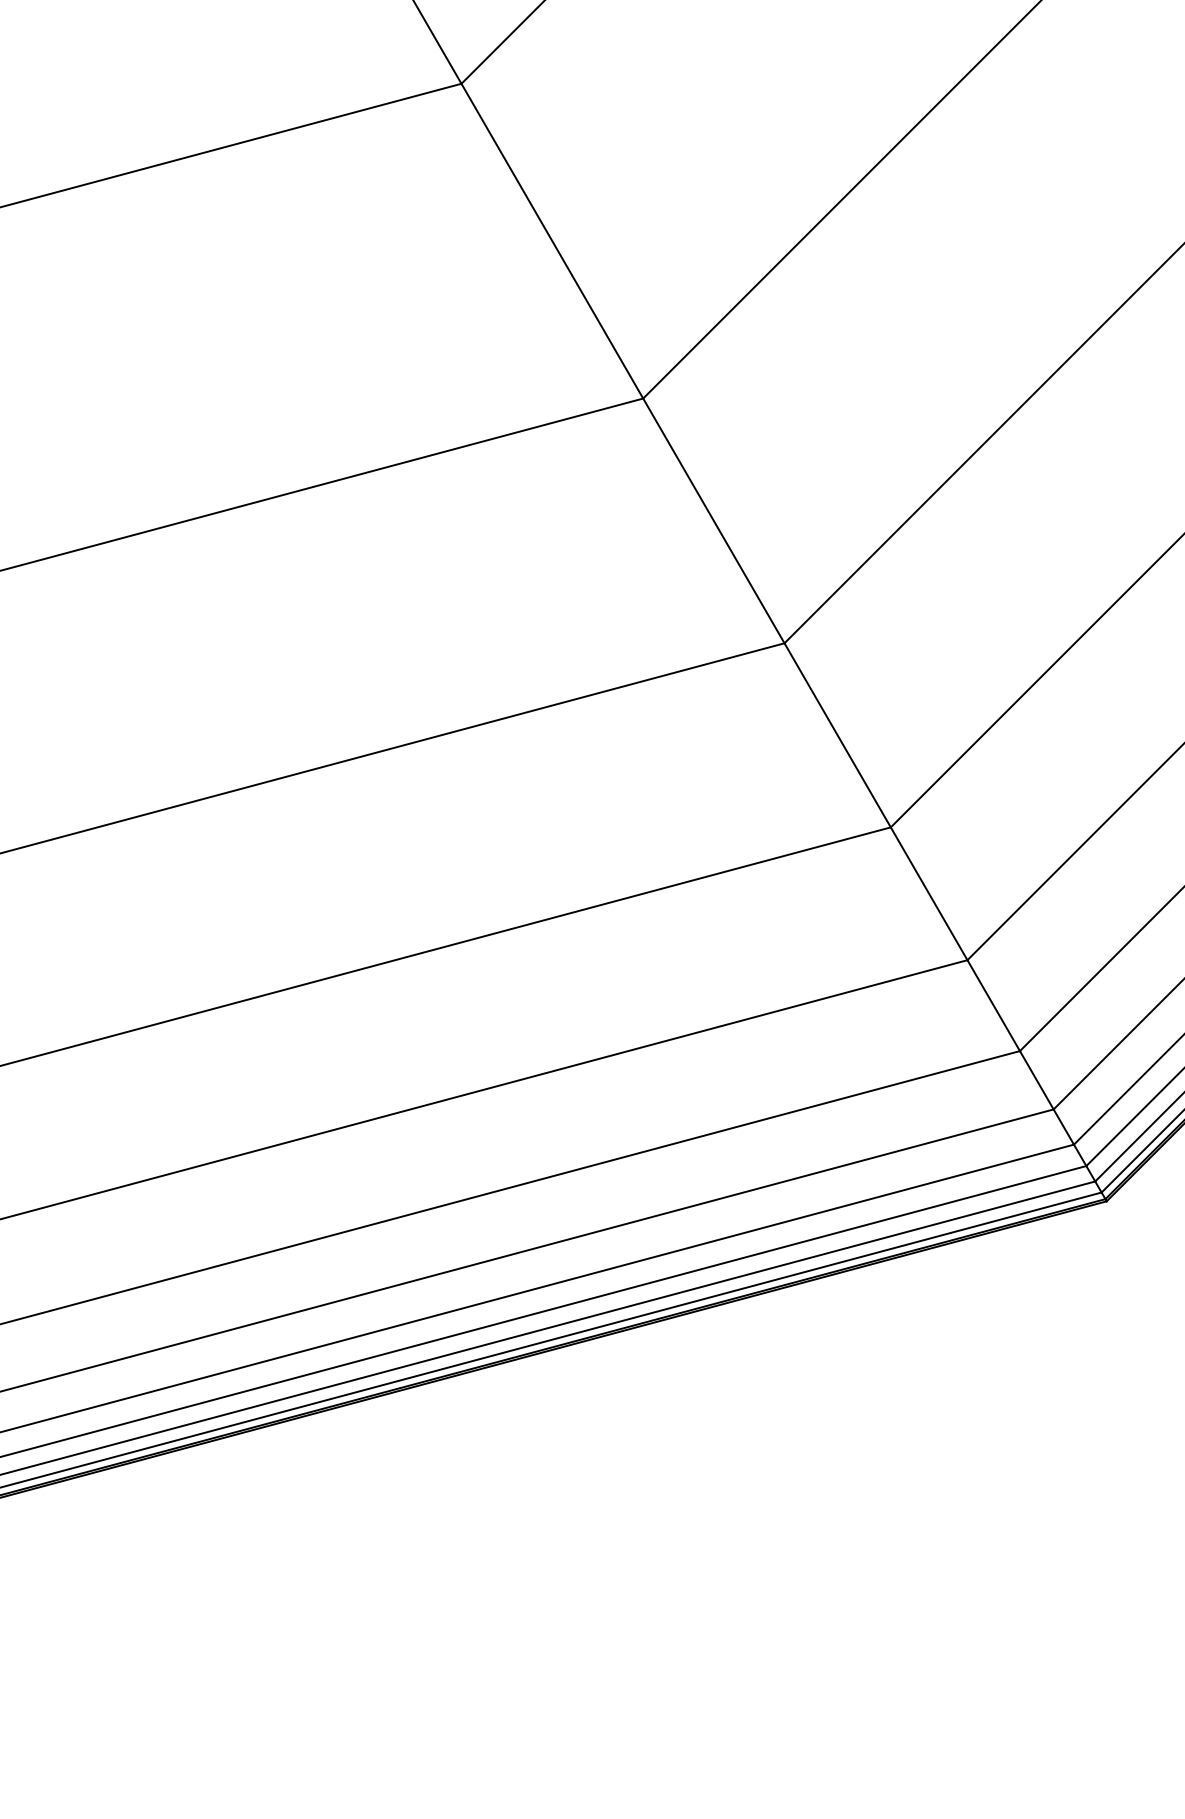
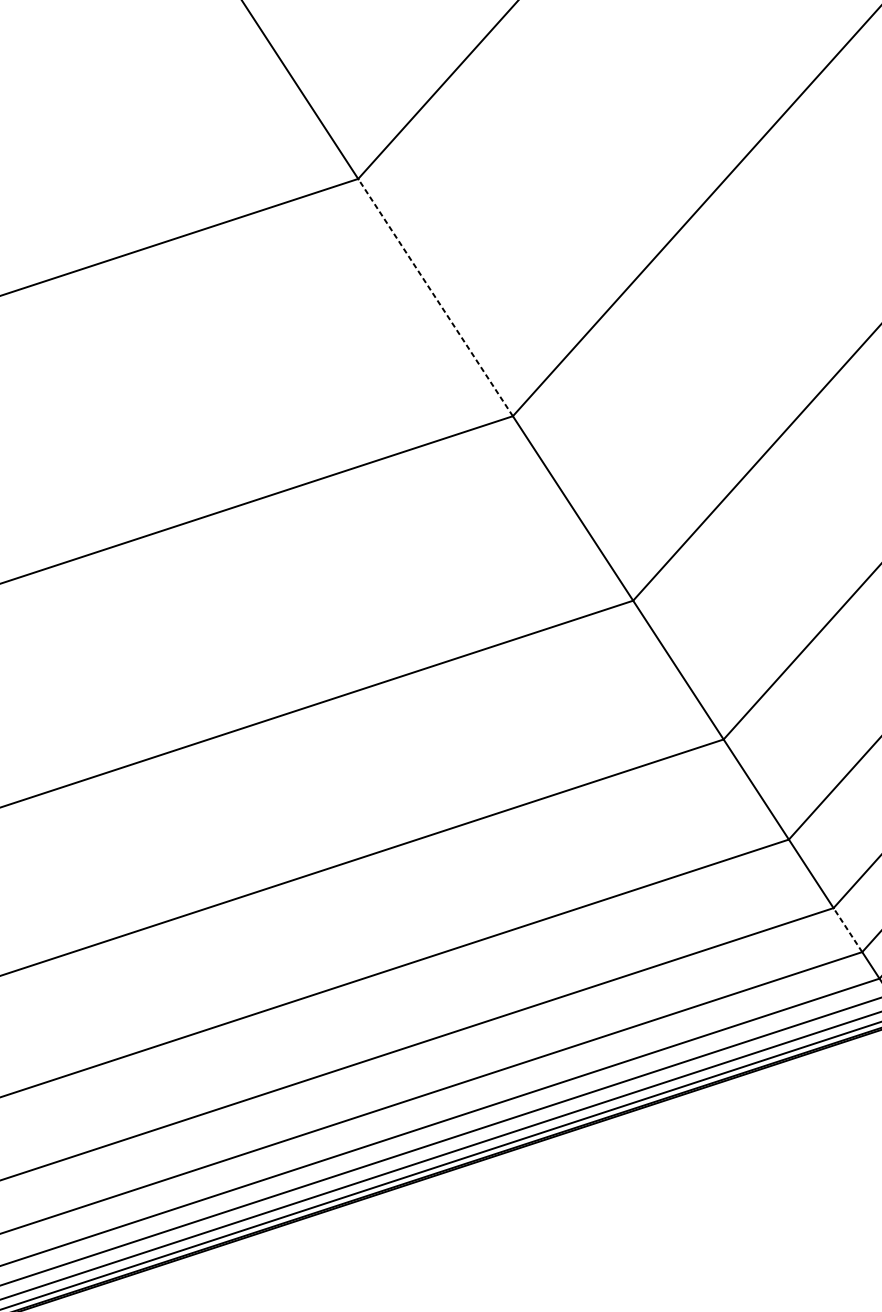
line: (552, 241) -> (435, 297), solid -> dashed
line: (1036, 1080) -> (847, 930), solid -> dashed

